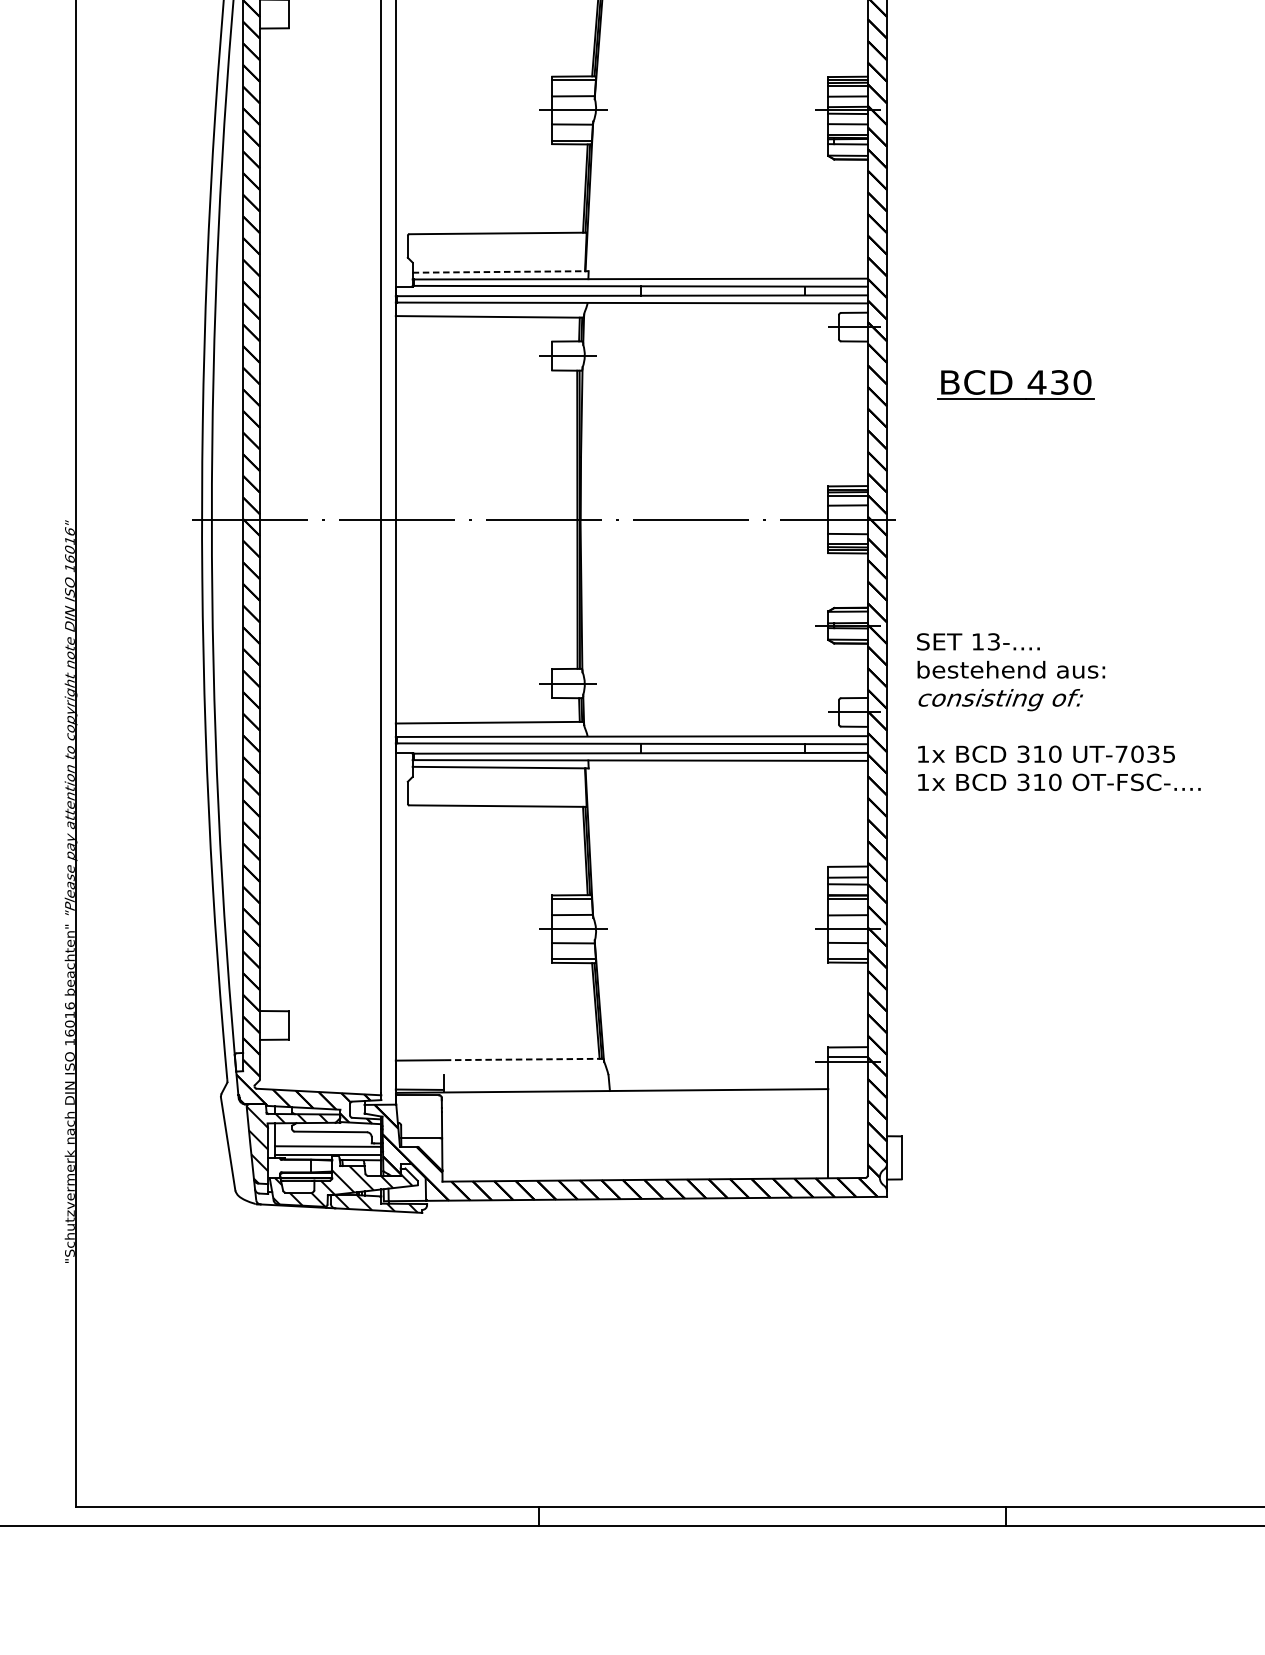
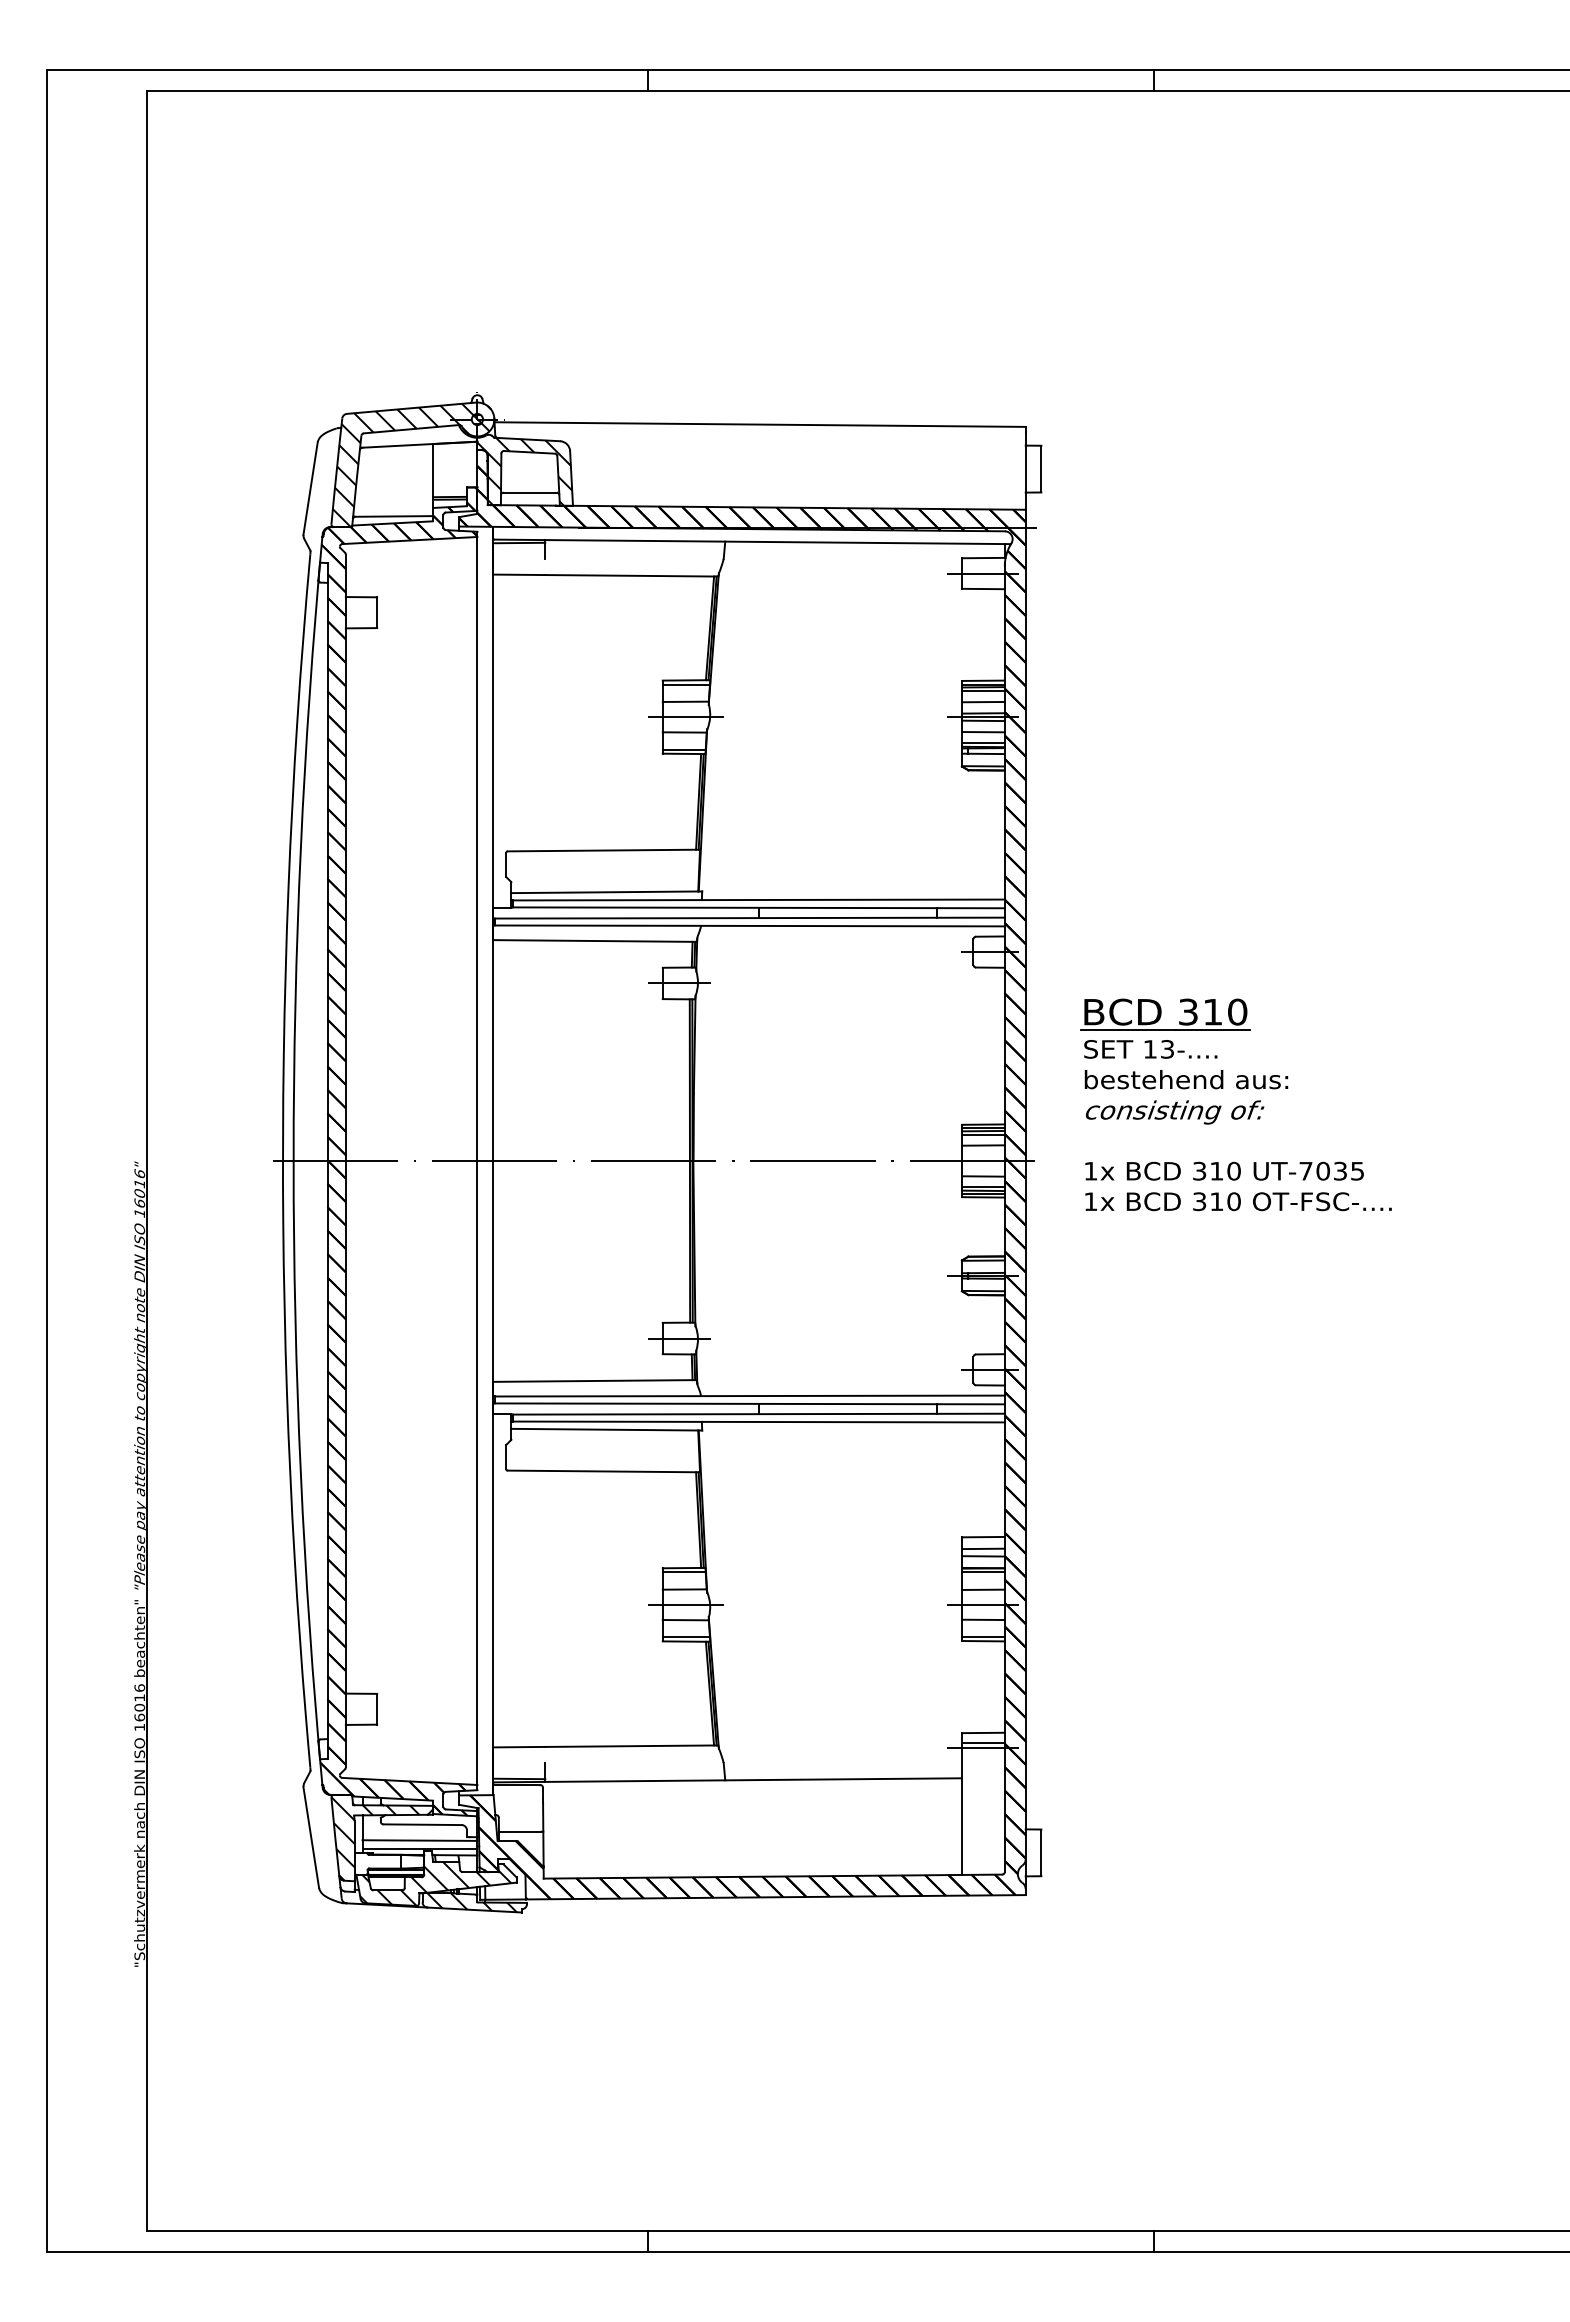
line: (501, 272) -> (607, 892), dashed -> solid
text: (1048, 381) -> (1200, 1011), 430 -> 310
text: (1058, 712) -> (1237, 1125), moved
line: (523, 1059) -> (631, 1746), dashed -> solid

